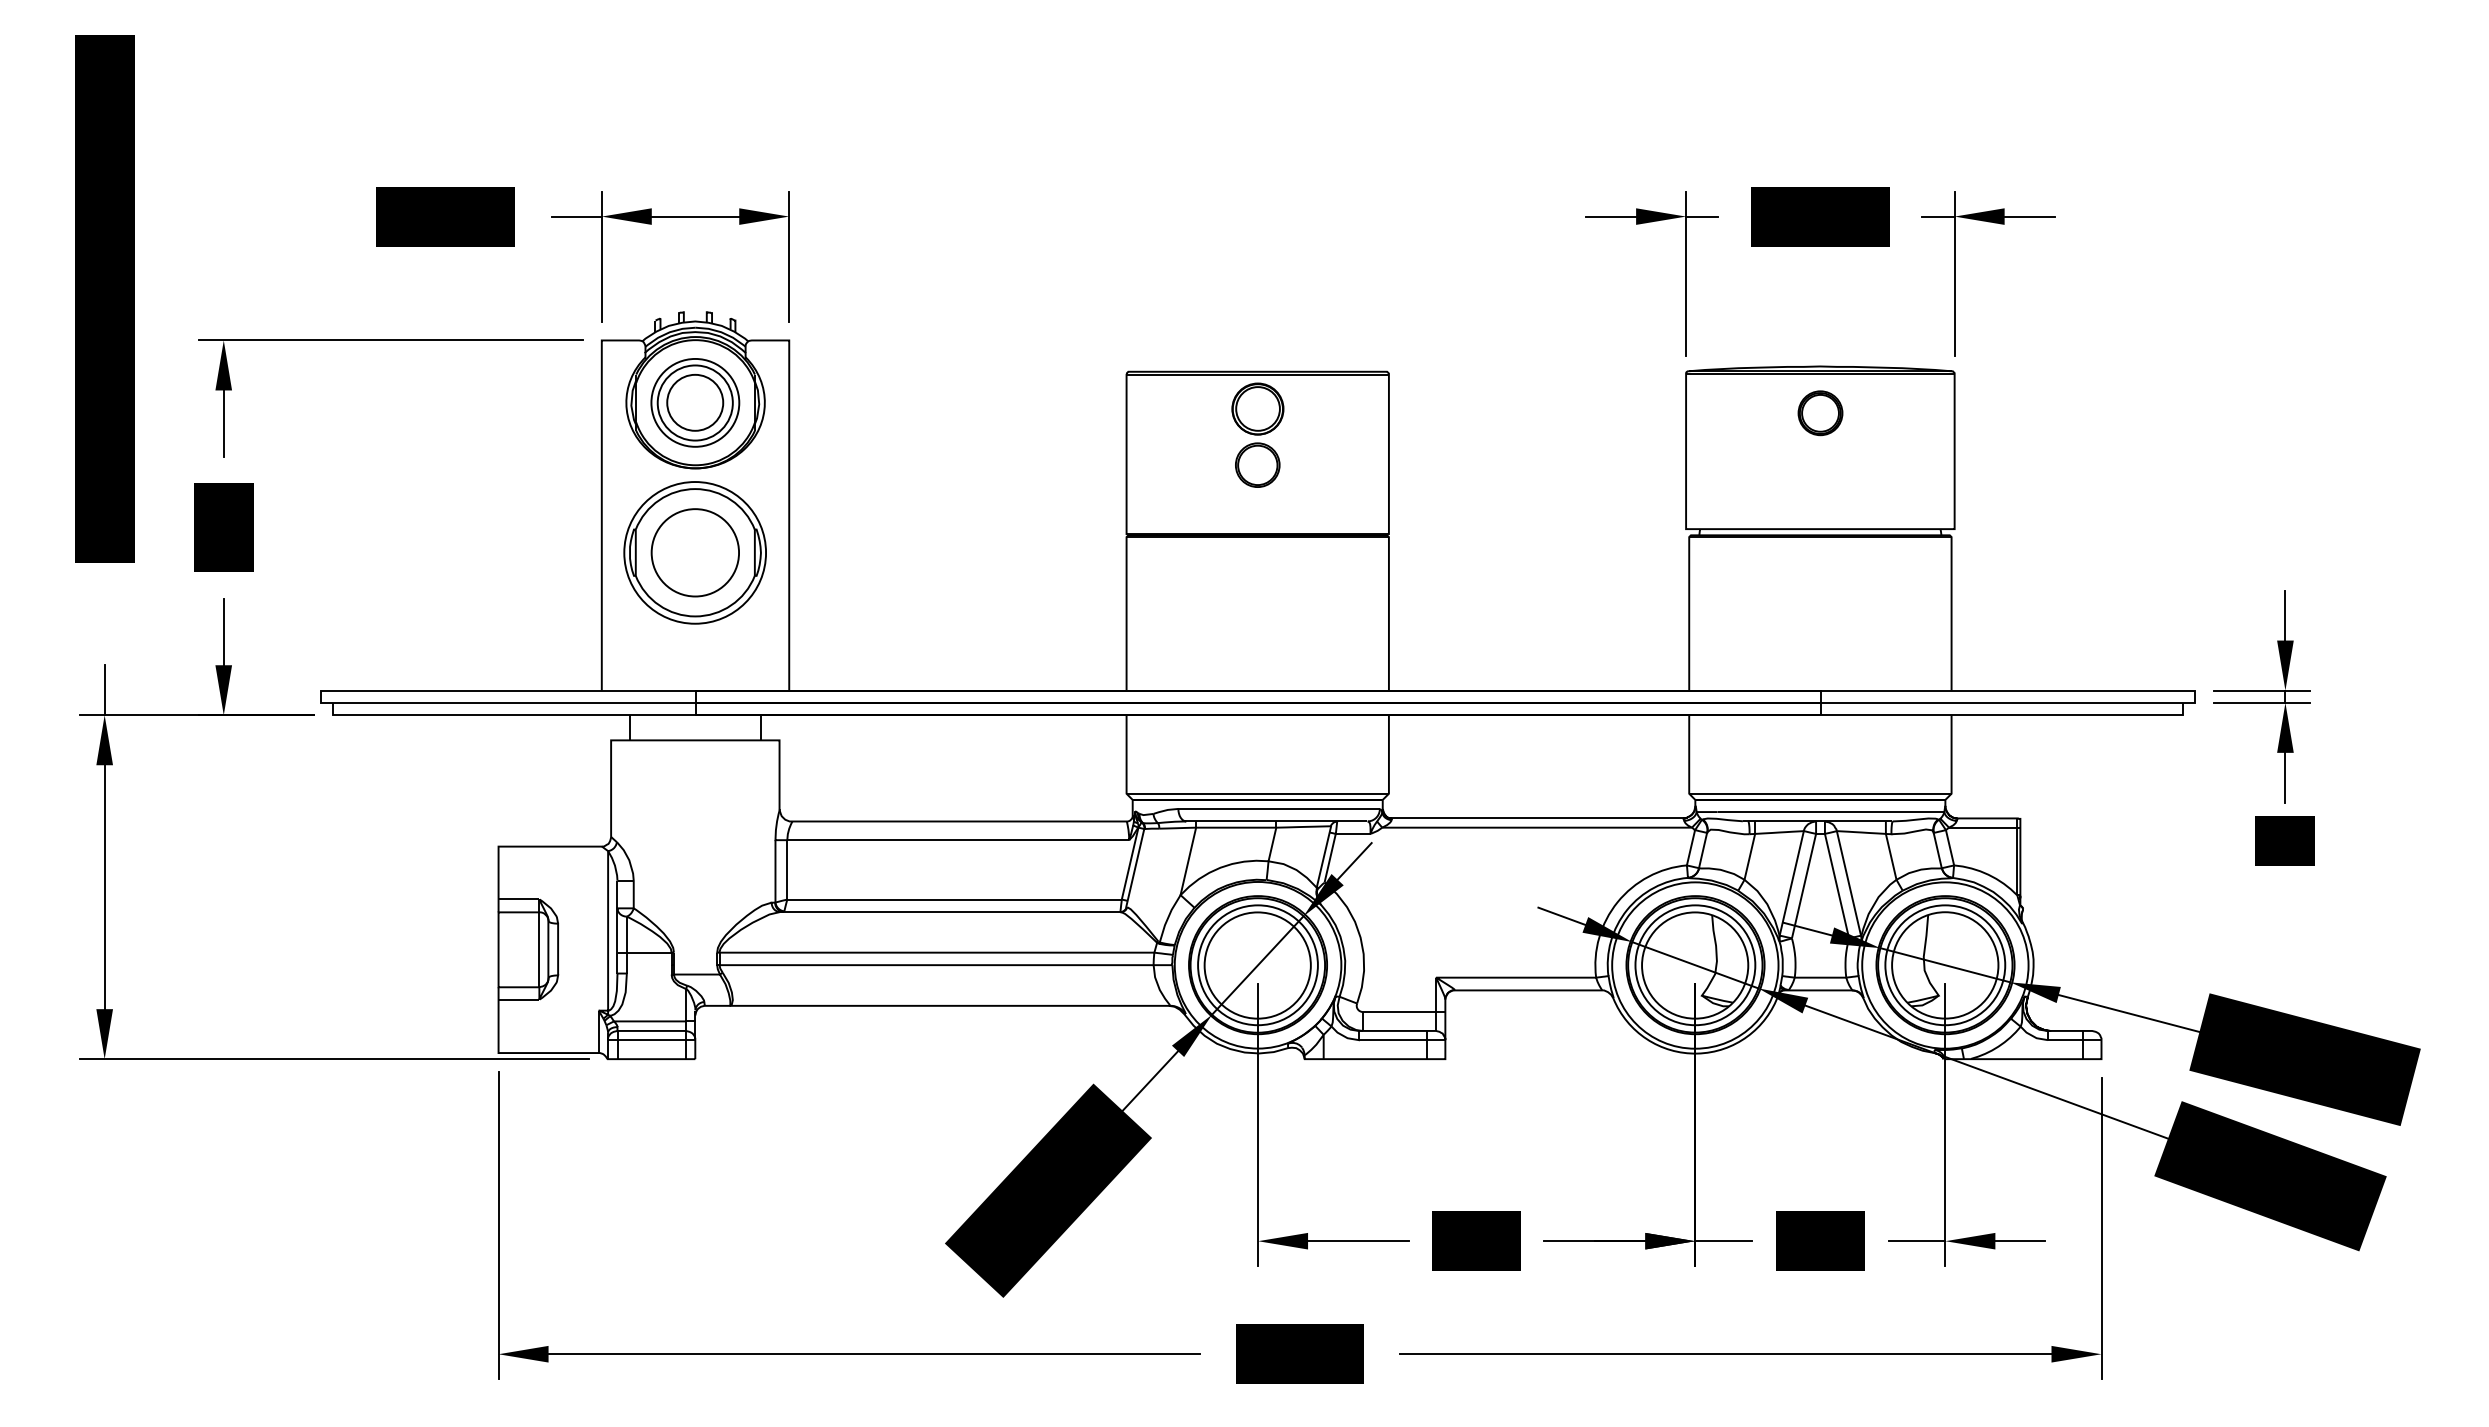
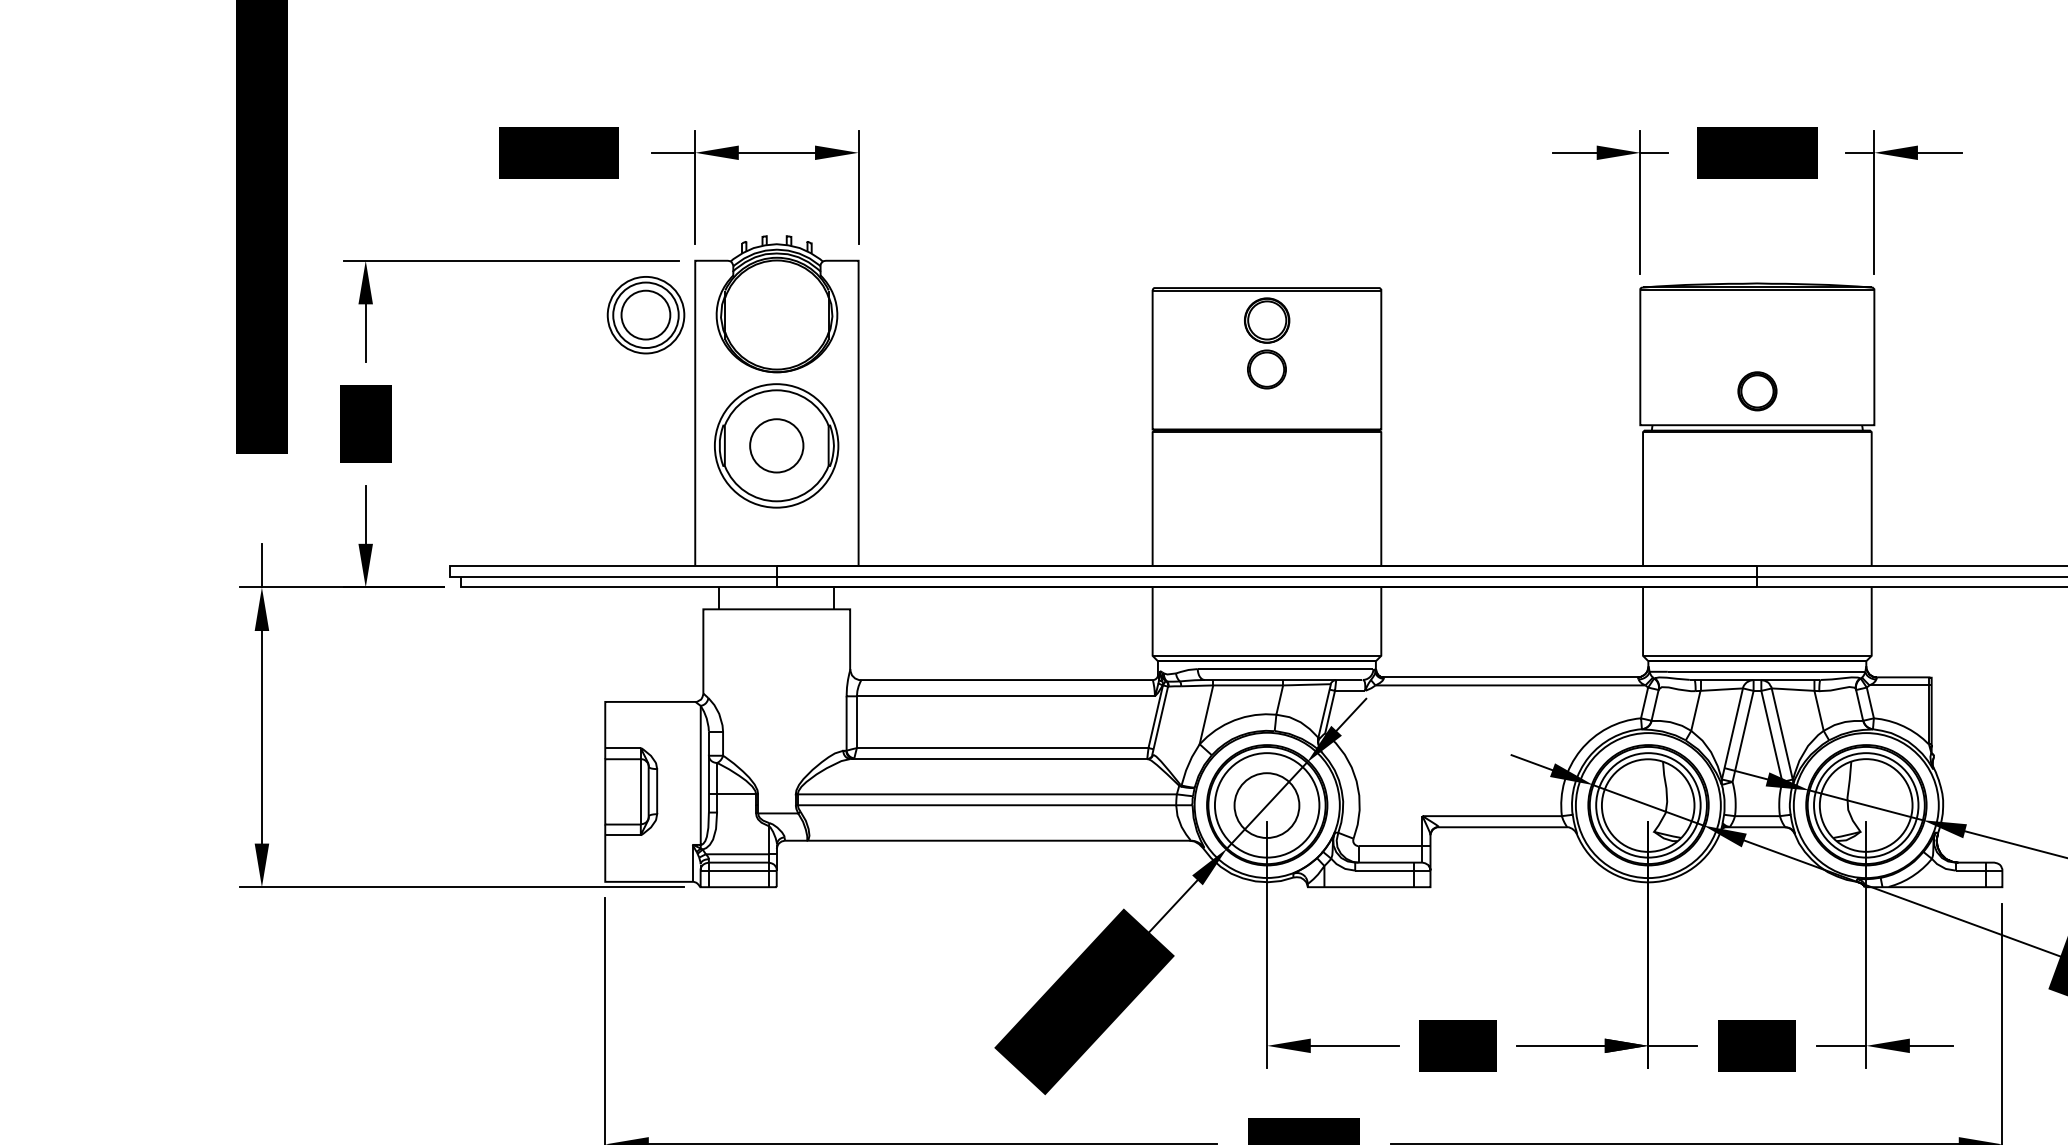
part: (695, 402) -> (646, 314), moved
part: (1820, 413) -> (1757, 391), moved
circle: (695, 552) -> (776, 445), size x0.7
circle: (1257, 965) -> (1266, 805), size x0.7

